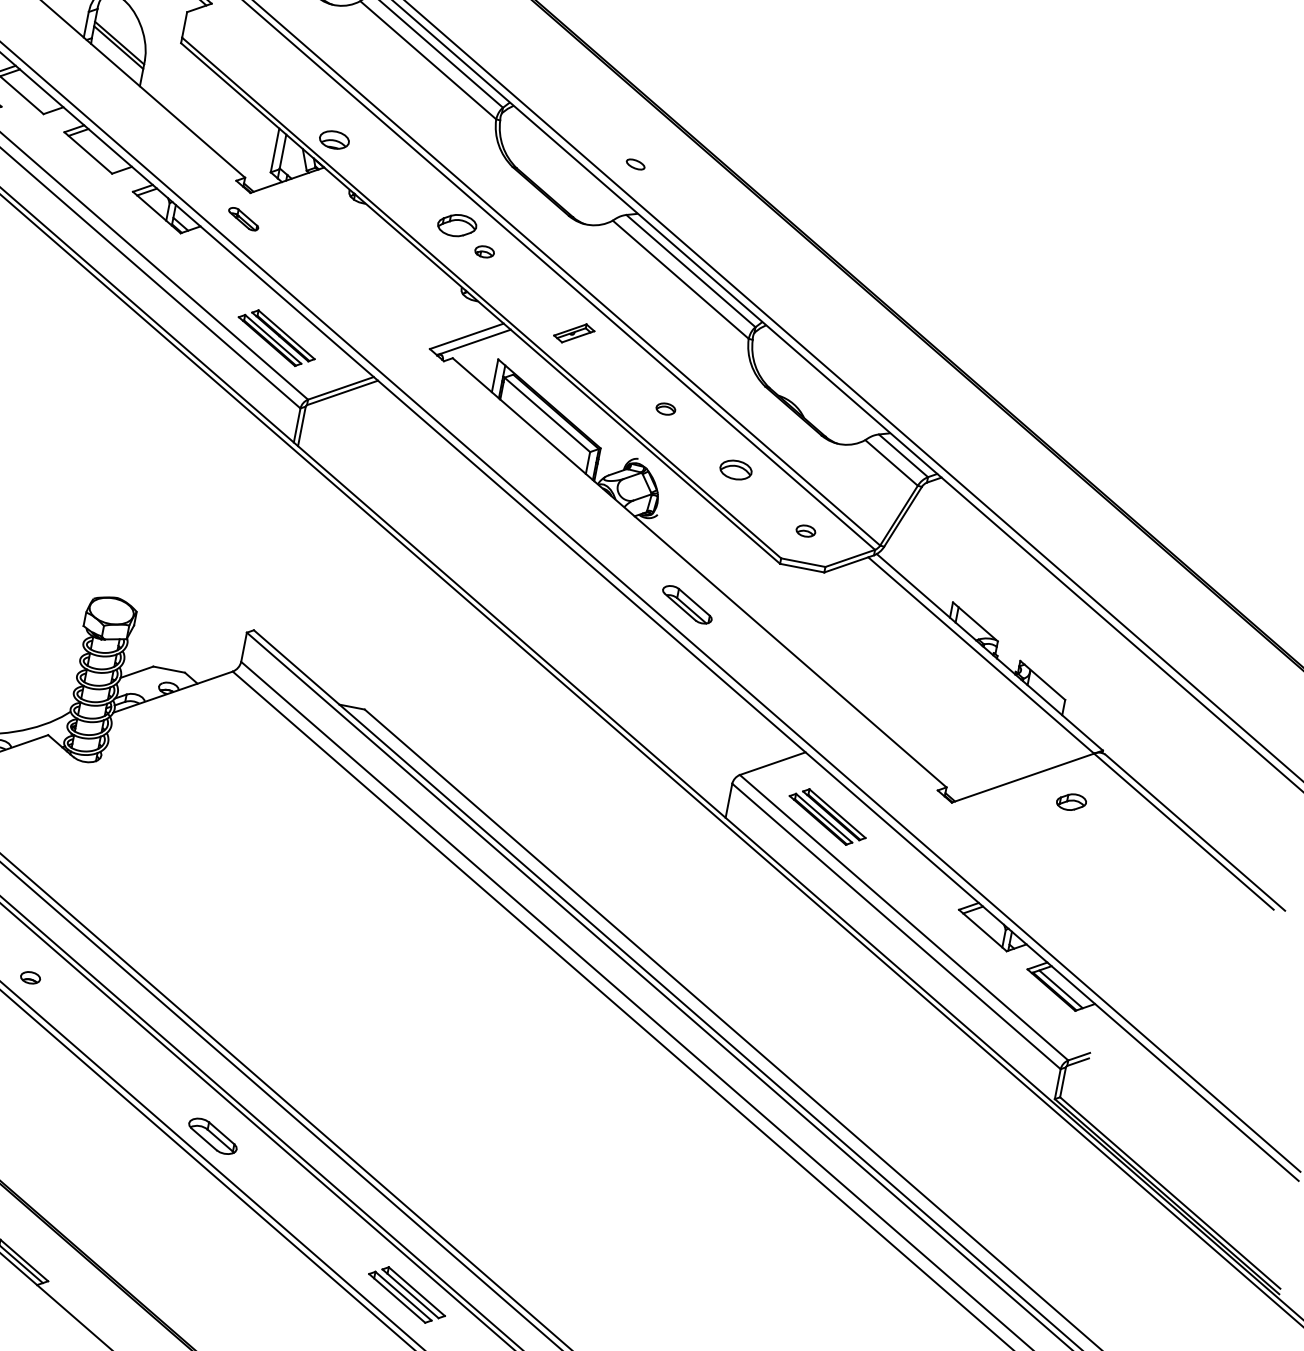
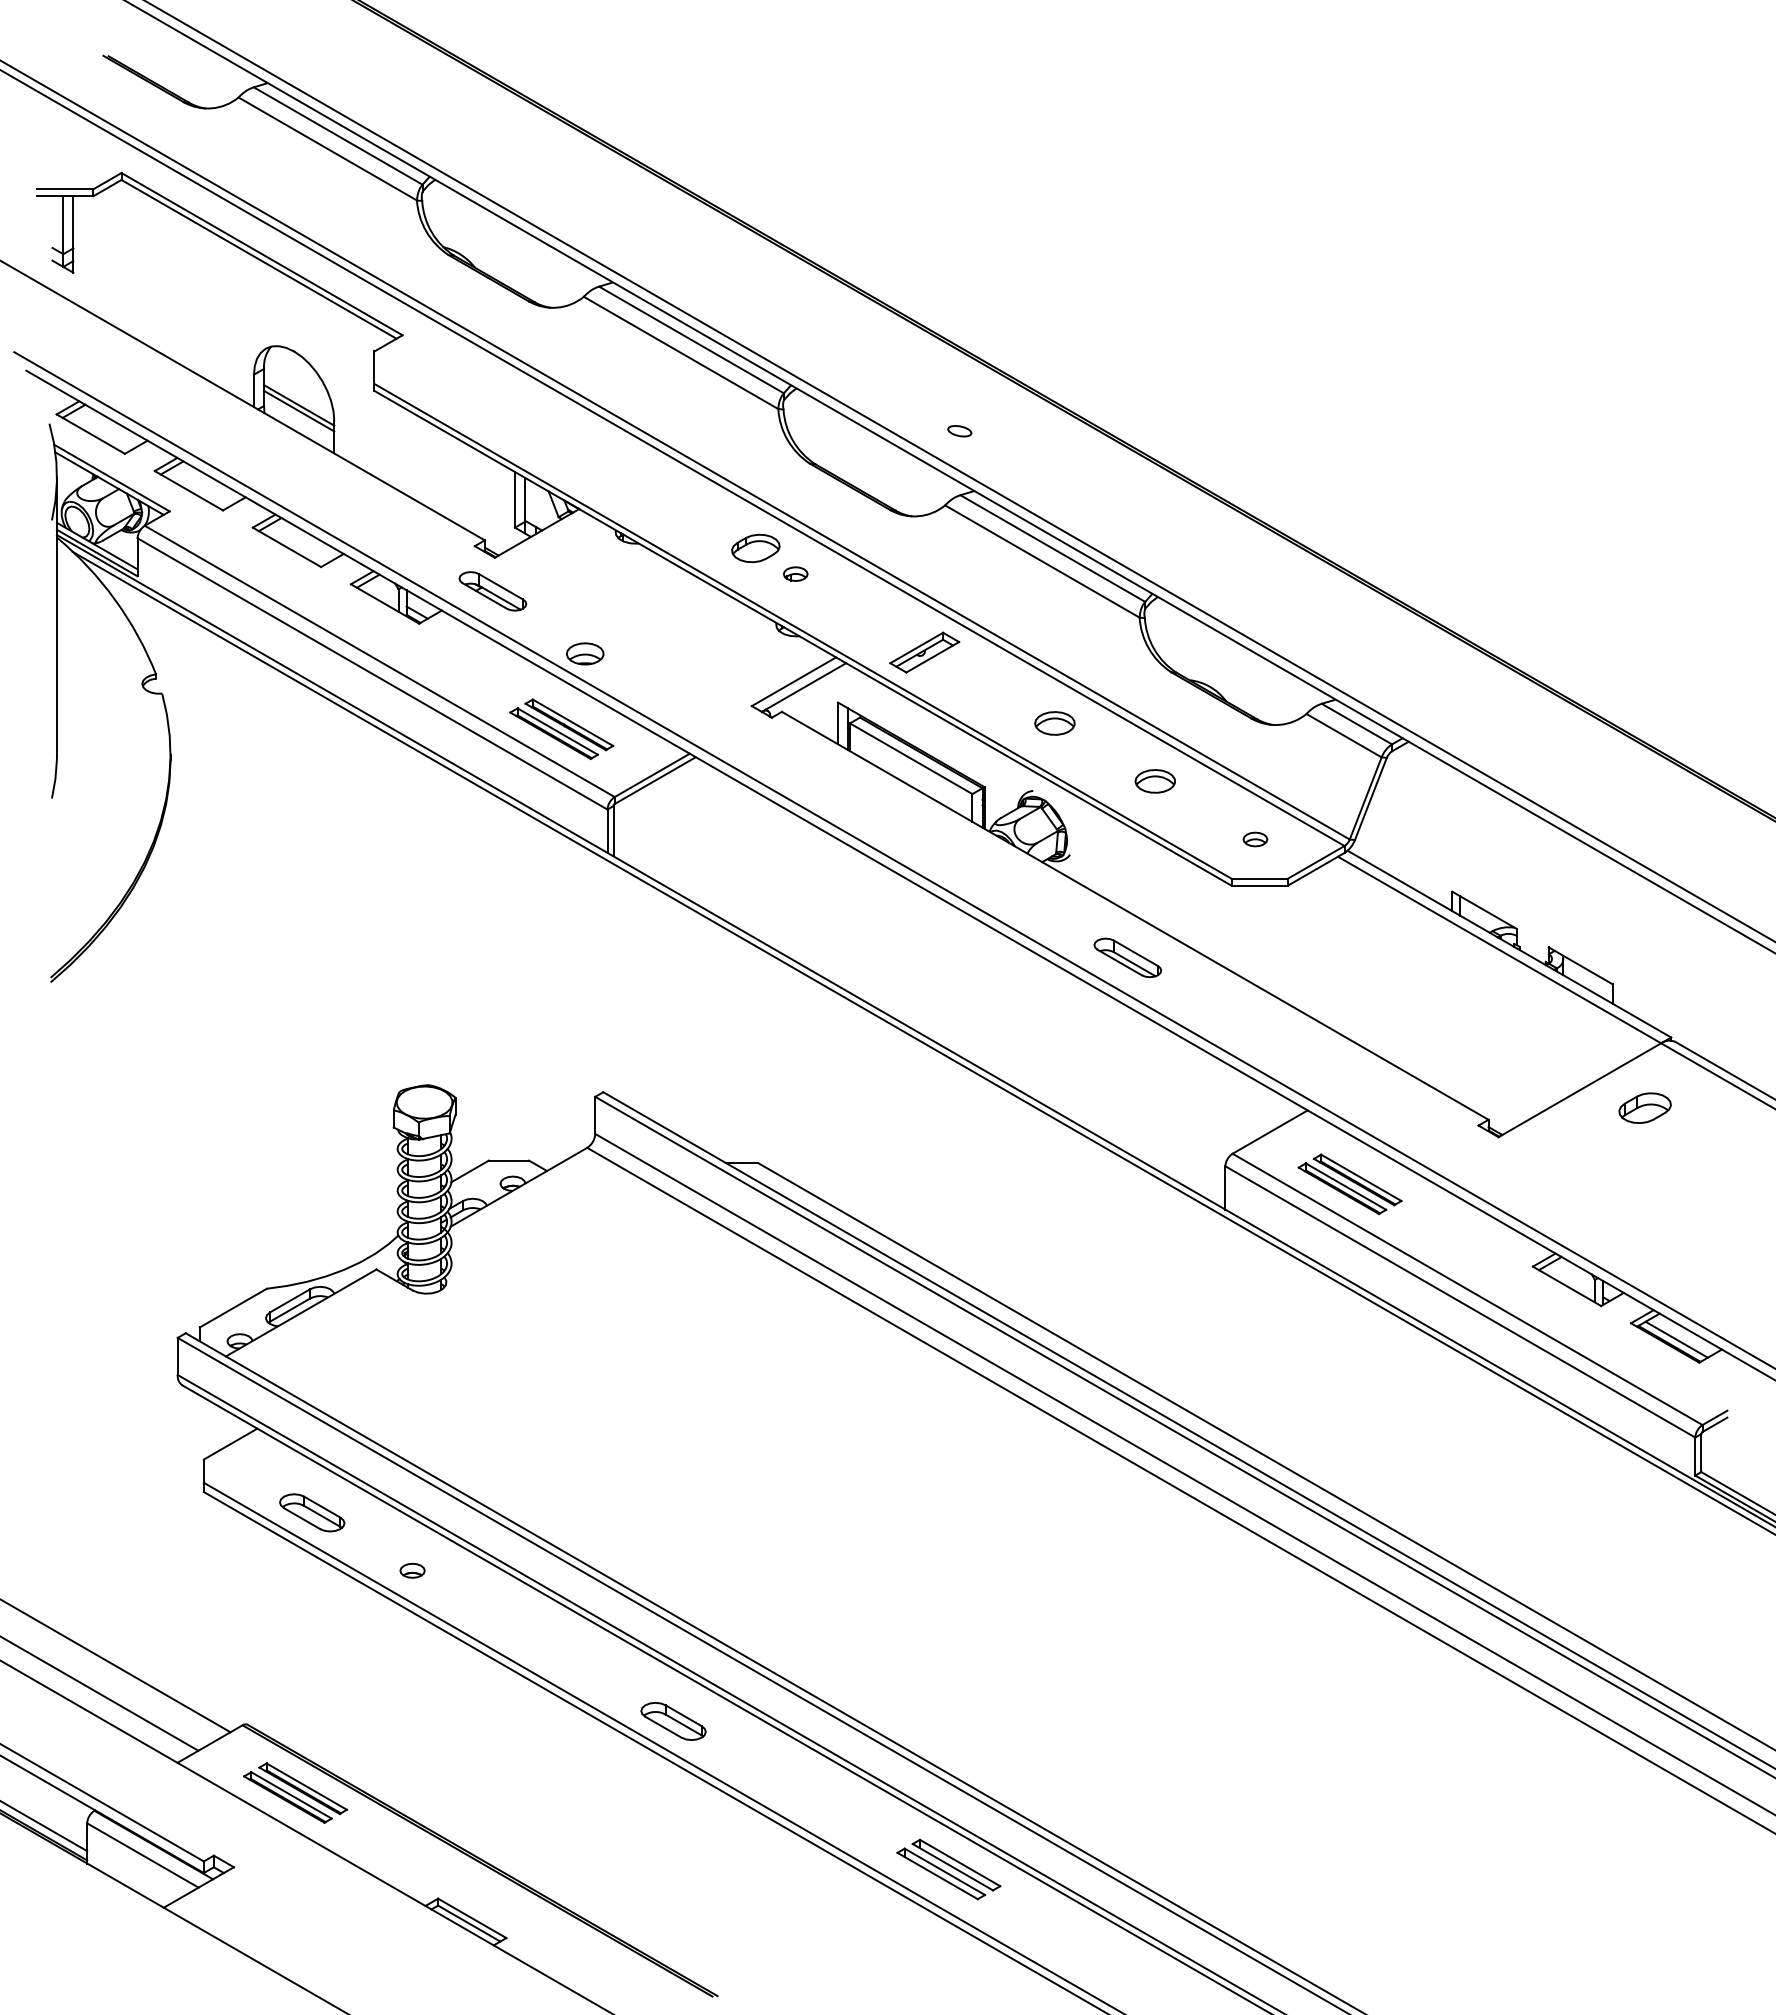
part: (334, 139) -> (585, 653), moved
part: (243, 219) -> (492, 591), size x1.67
part: (574, 333) -> (924, 652), size x1.43
part: (665, 409) -> (1054, 723), size x1.67
part: (1071, 801) -> (1644, 1107), size x1.43

